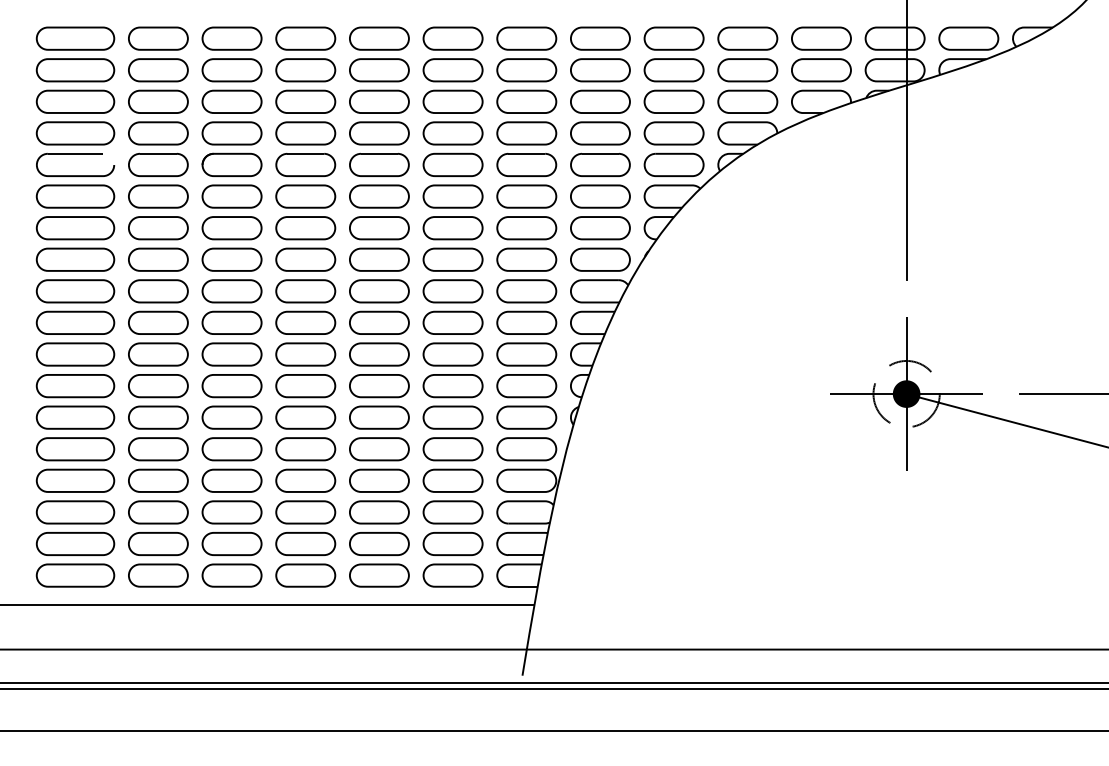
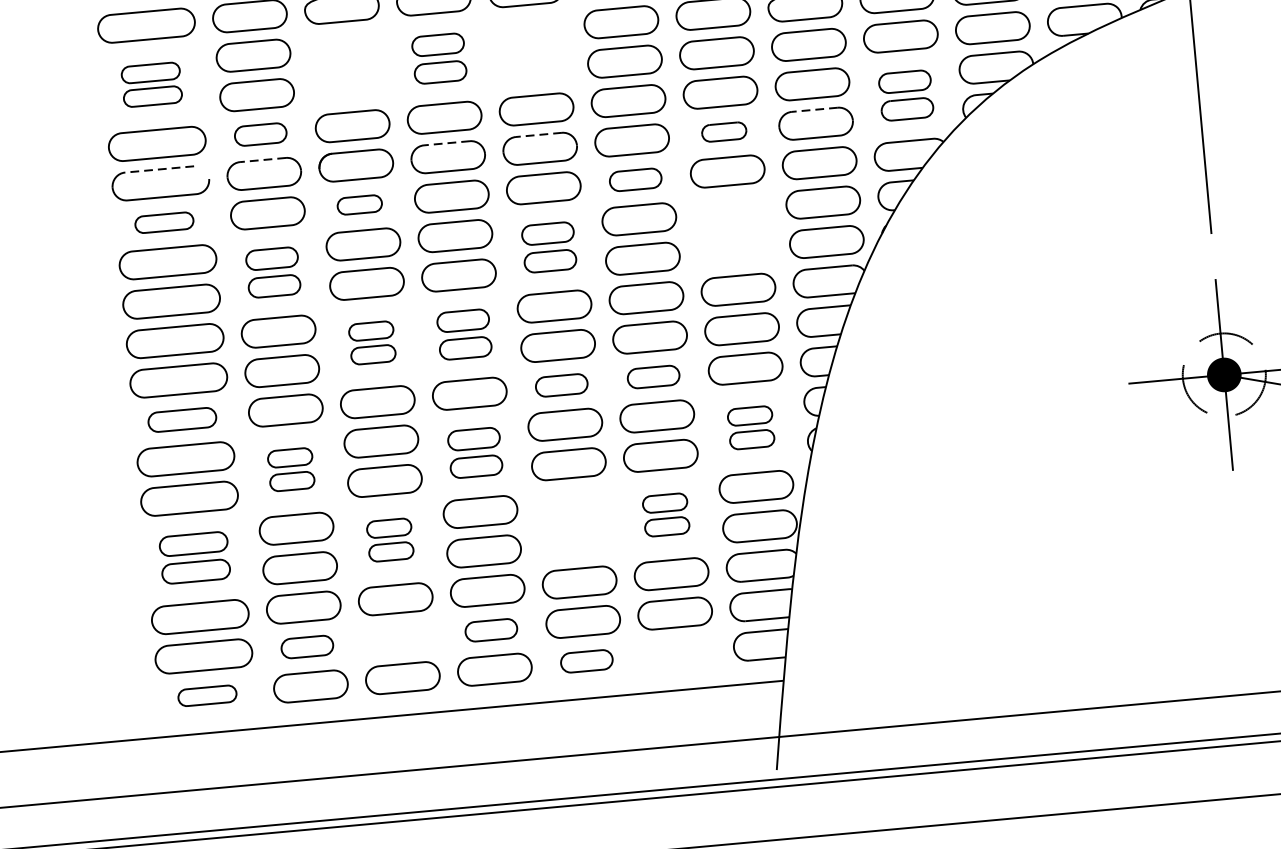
part: (75, 85) -> (151, 84), size x0.6
part: (231, 85) -> (346, 66), removed
part: (305, 85) -> (438, 58), size x0.7
part: (379, 85) -> (531, 49), removed
part: (158, 133) -> (260, 134), size x0.7
part: (673, 148) -> (905, 94), size x0.7
line: (75, 153) -> (159, 169), solid -> dashed
line: (157, 153) -> (261, 159), solid -> dashed
line: (305, 153) -> (446, 142), solid -> dashed
line: (378, 153) -> (537, 134), solid -> dashed
line: (599, 153) -> (813, 109), solid -> dashed
part: (526, 164) -> (723, 131), size x0.6
part: (75, 196) -> (164, 222), size x0.6
part: (231, 196) -> (359, 204), size x0.6
part: (452, 196) -> (635, 179), size x0.7
part: (158, 243) -> (273, 271), size x0.7
part: (379, 243) -> (549, 246), size x0.7
part: (526, 243) -> (732, 230), removed
part: (231, 306) -> (371, 342), size x0.6
part: (305, 306) -> (464, 333), size x0.7
part: (75, 354) -> (182, 419), size x0.7
part: (379, 354) -> (561, 385), size x0.7
part: (452, 354) -> (652, 377), size x0.7
part: (158, 401) -> (291, 469), size x0.6
part: (305, 401) -> (474, 452), size x0.7
part: (526, 401) -> (750, 427), size x0.6
part: (75, 464) -> (194, 557), size x0.7
part: (231, 464) -> (389, 539), size x0.6
part: (379, 464) -> (574, 522), removed
part: (452, 464) -> (665, 514), size x0.6
part: (158, 543) -> (307, 646), size x0.7
part: (231, 543) -> (398, 638), removed
part: (305, 543) -> (490, 629), size x0.7
part: (75, 575) -> (207, 695), size x0.6
part: (379, 575) -> (586, 661), size x0.7
part: (452, 575) -> (678, 652), removed

